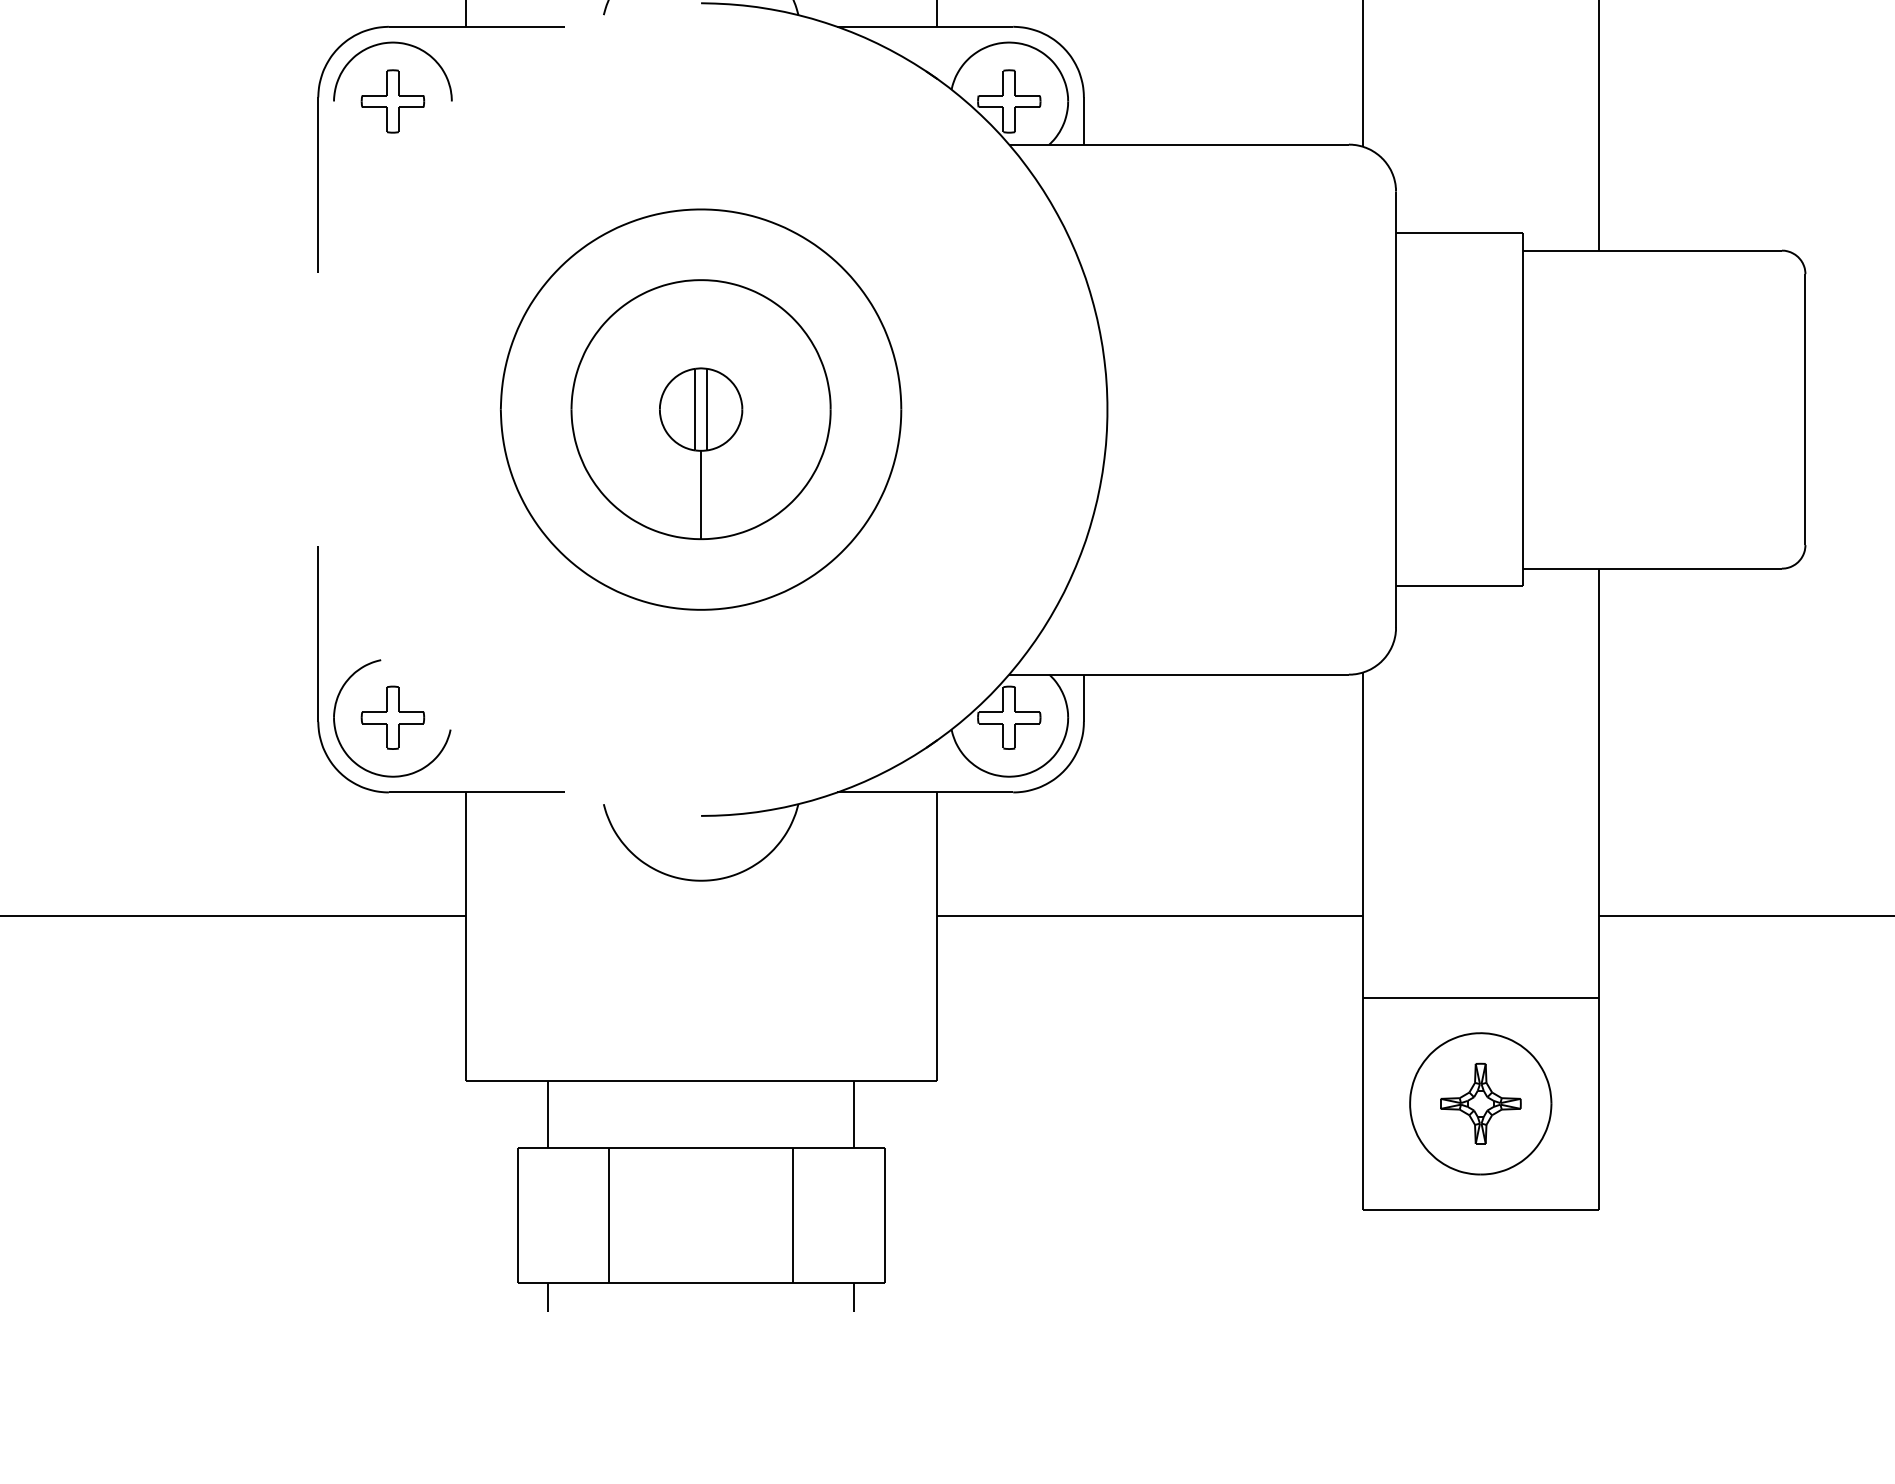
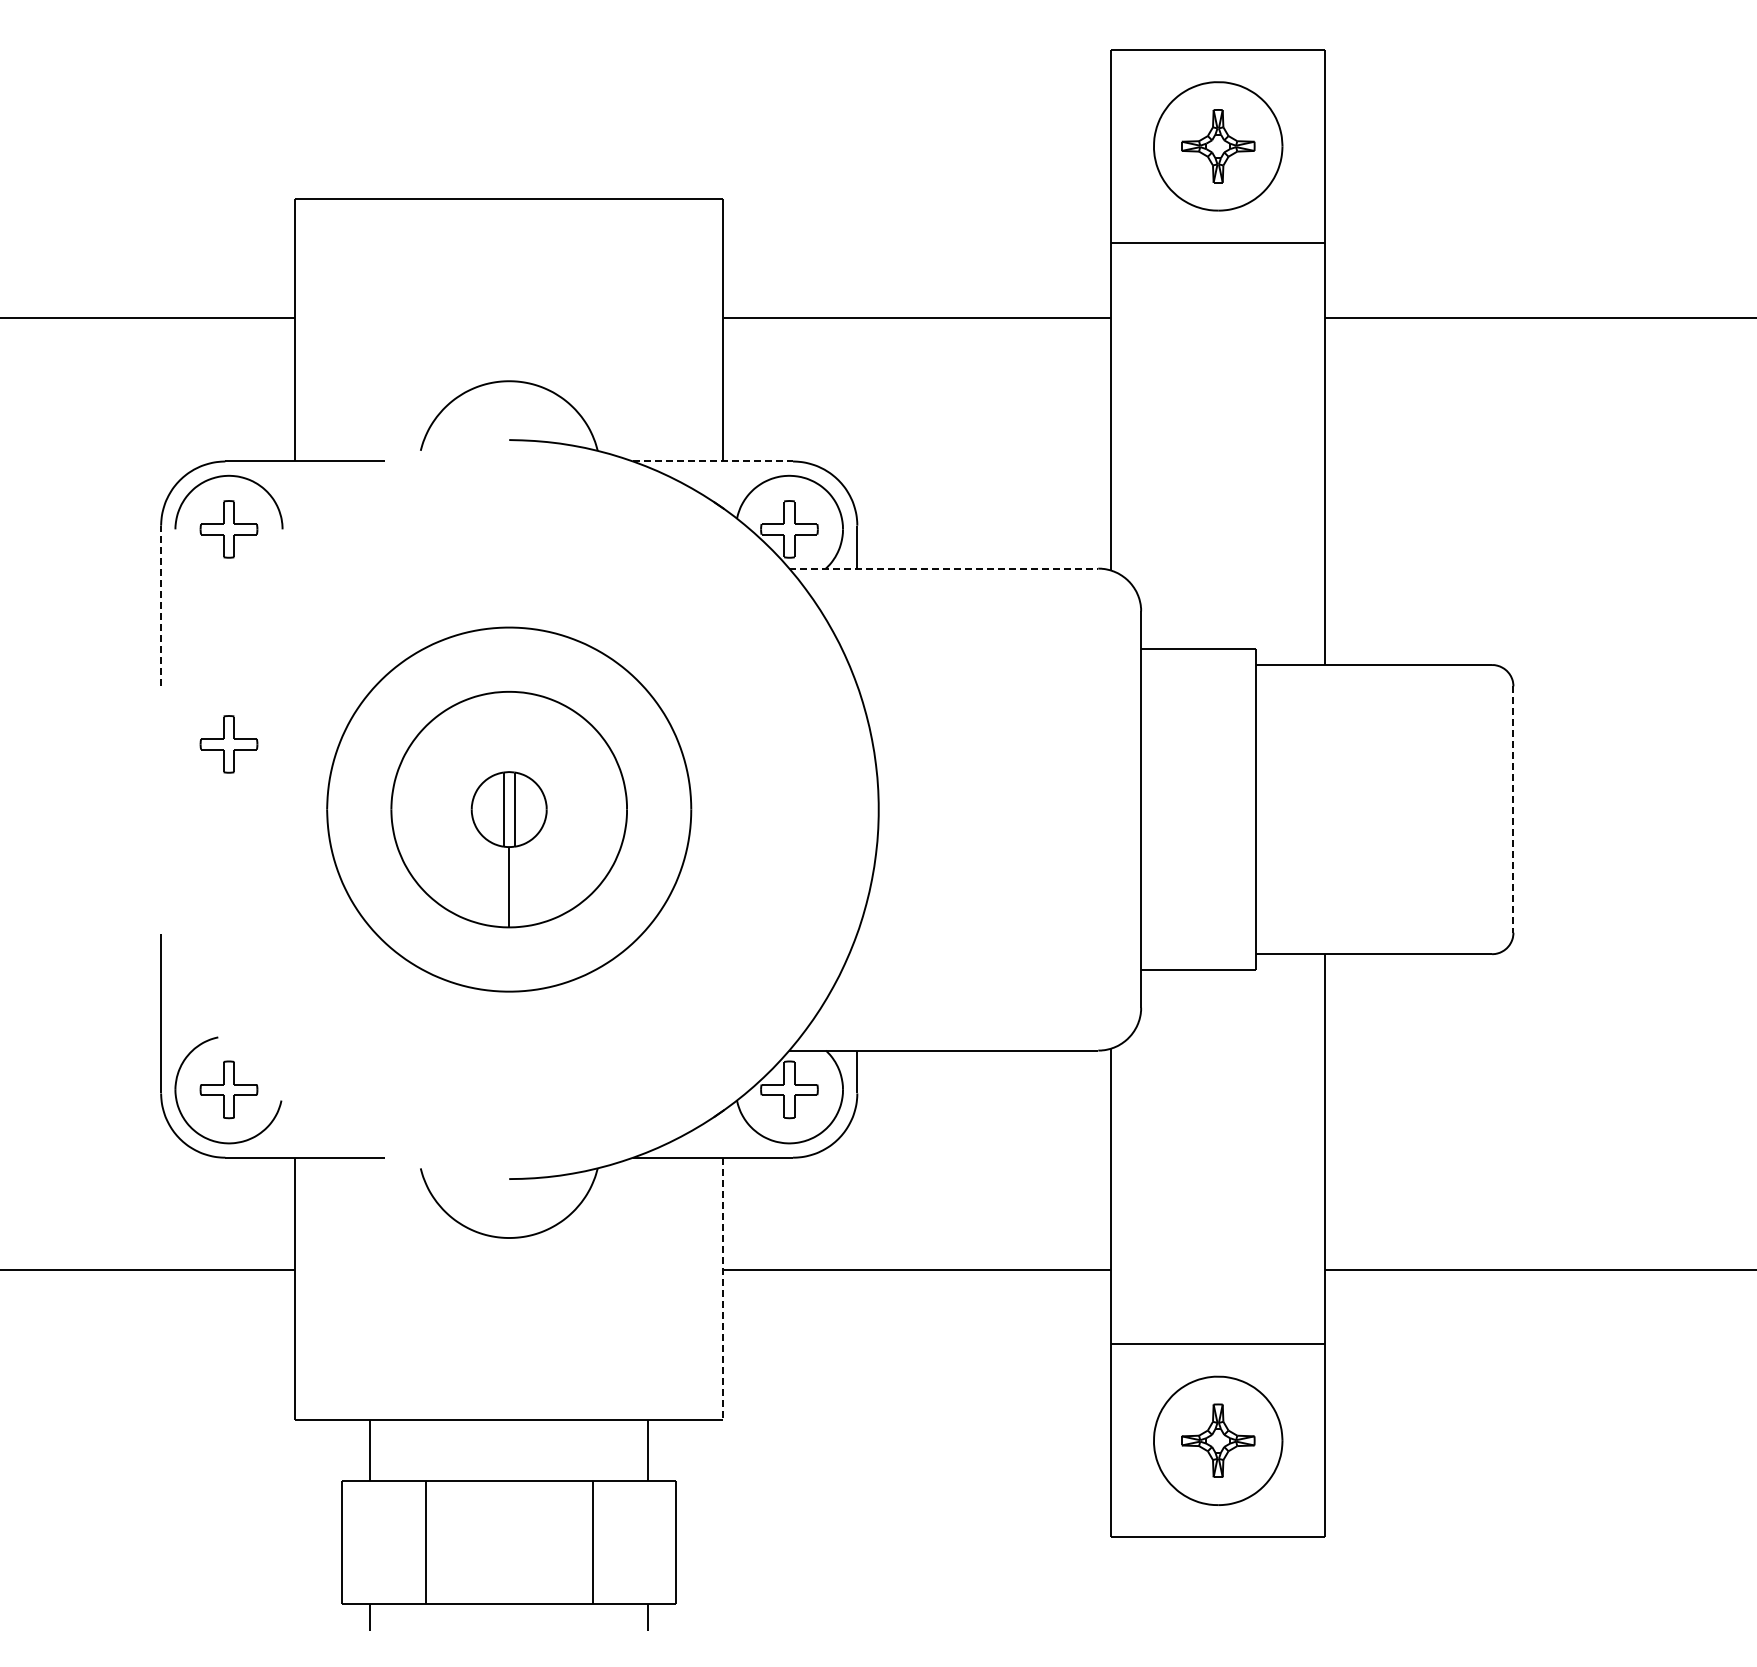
line: (925, 26) -> (713, 461), solid -> dashed
line: (1179, 144) -> (944, 568), solid -> dashed
line: (318, 185) -> (161, 605), solid -> dashed
part: (392, 338) -> (228, 744), added
line: (1805, 410) -> (1513, 810), solid -> dashed
line: (936, 937) -> (723, 1289), solid -> dashed

